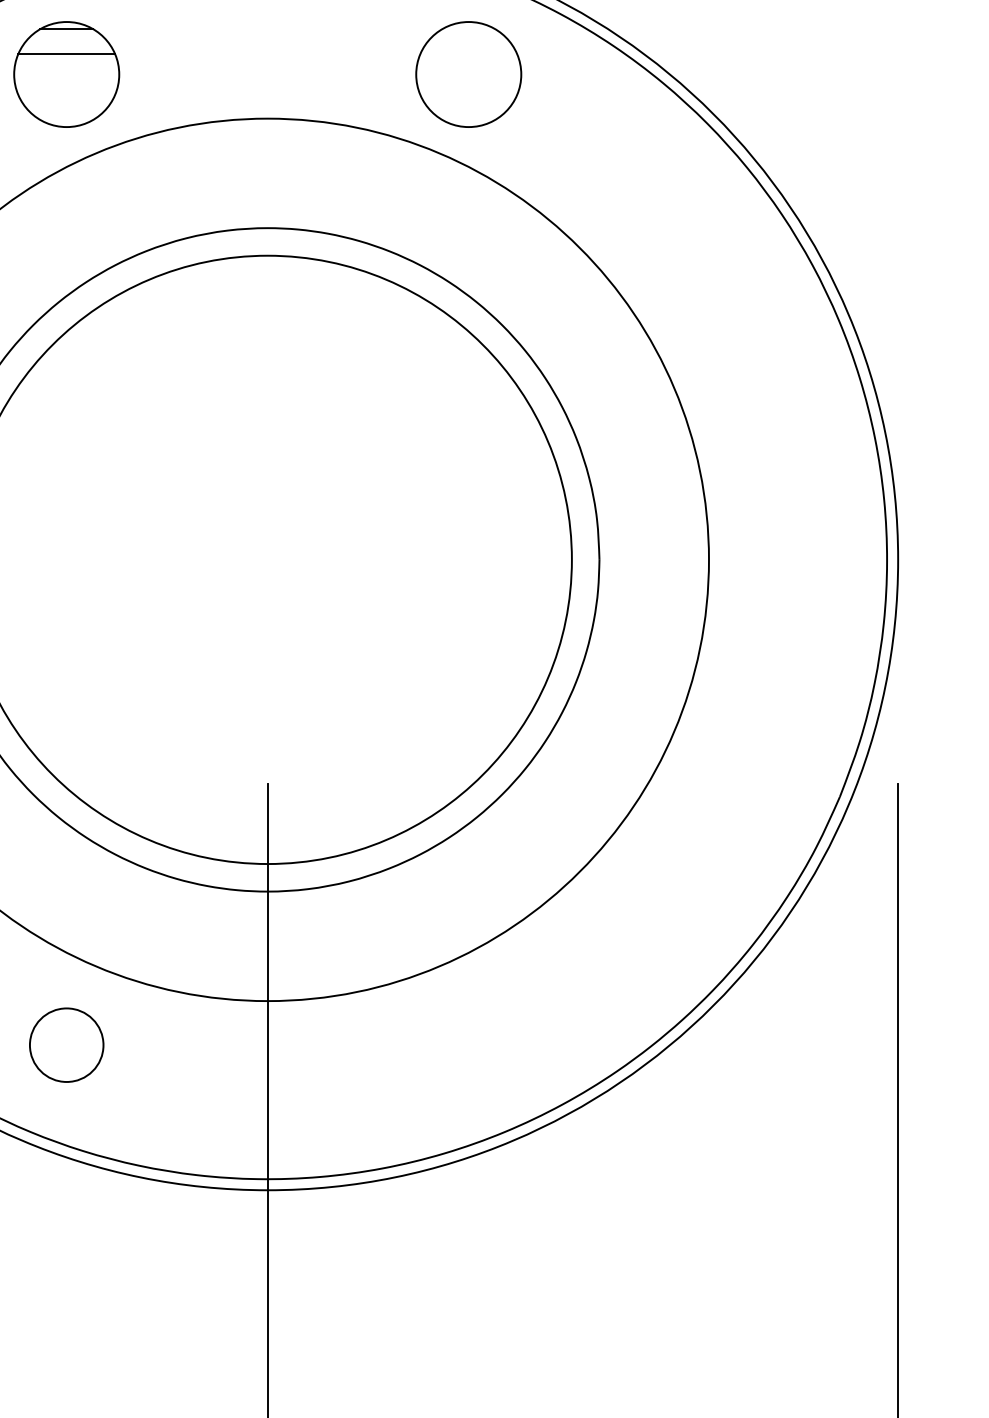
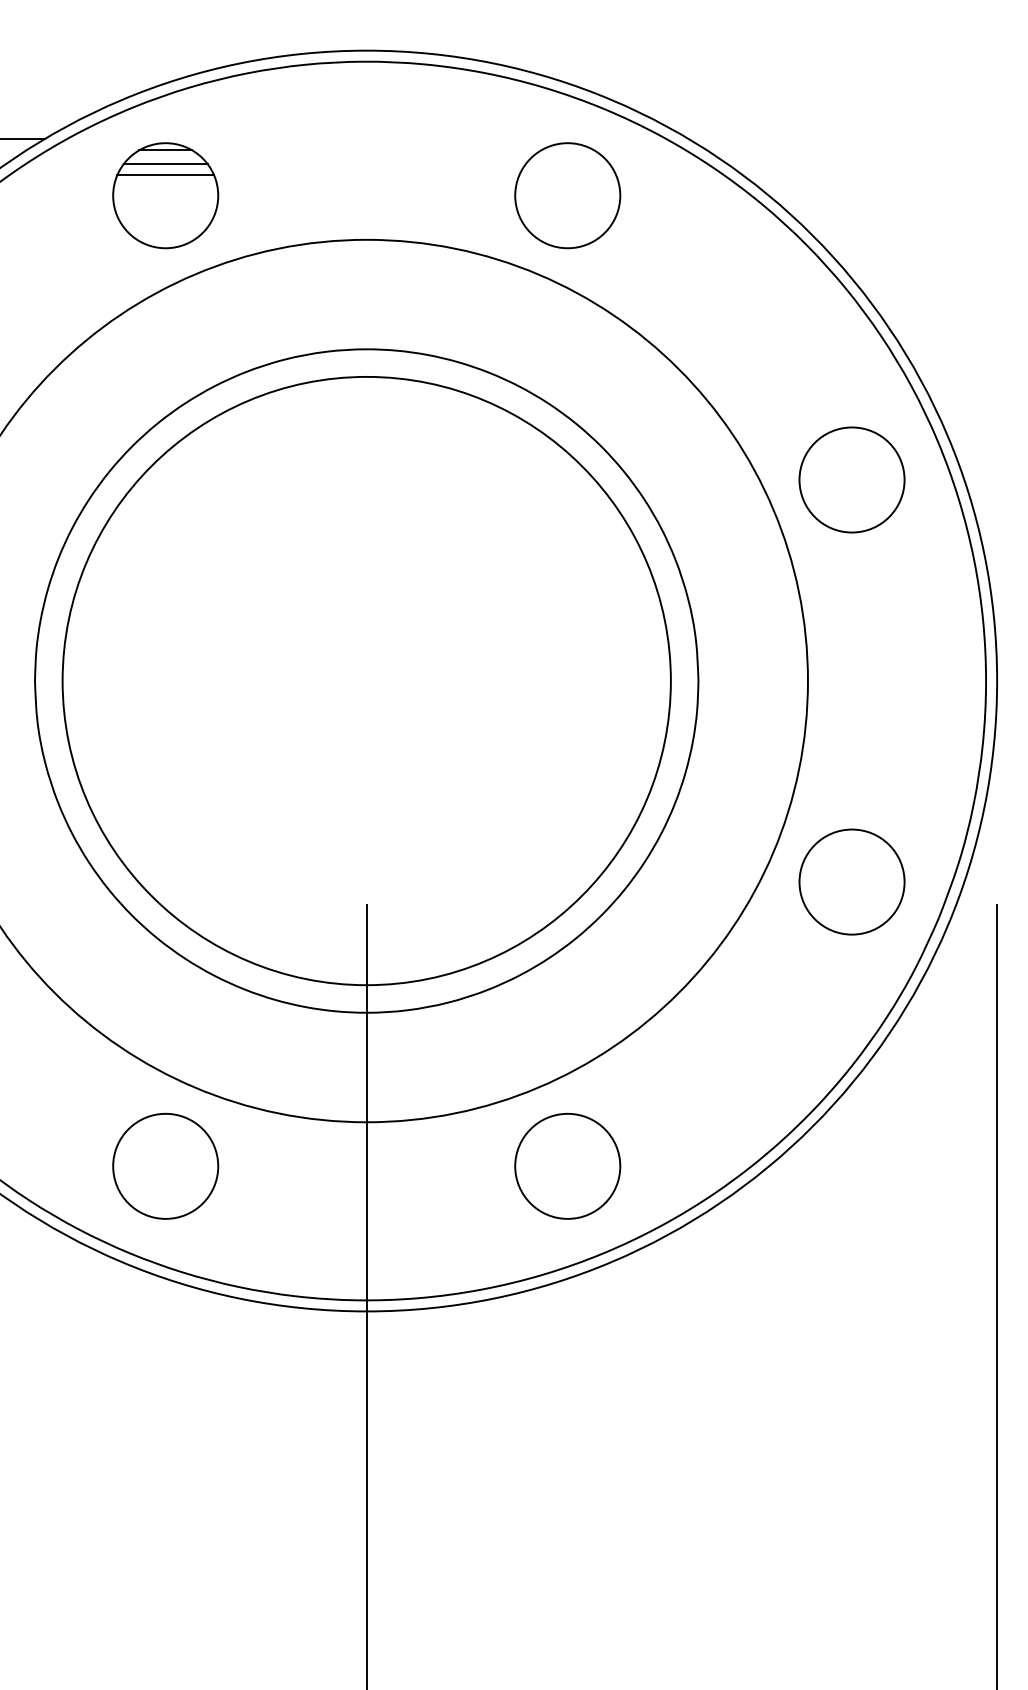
line: (66, 43) -> (165, 164), added
circle: (752, 358) -> (851, 479), added
circle: (752, 760) -> (851, 881), added
circle: (66, 1044) -> (165, 1165), size x1.43
circle: (468, 1045) -> (567, 1166), added

